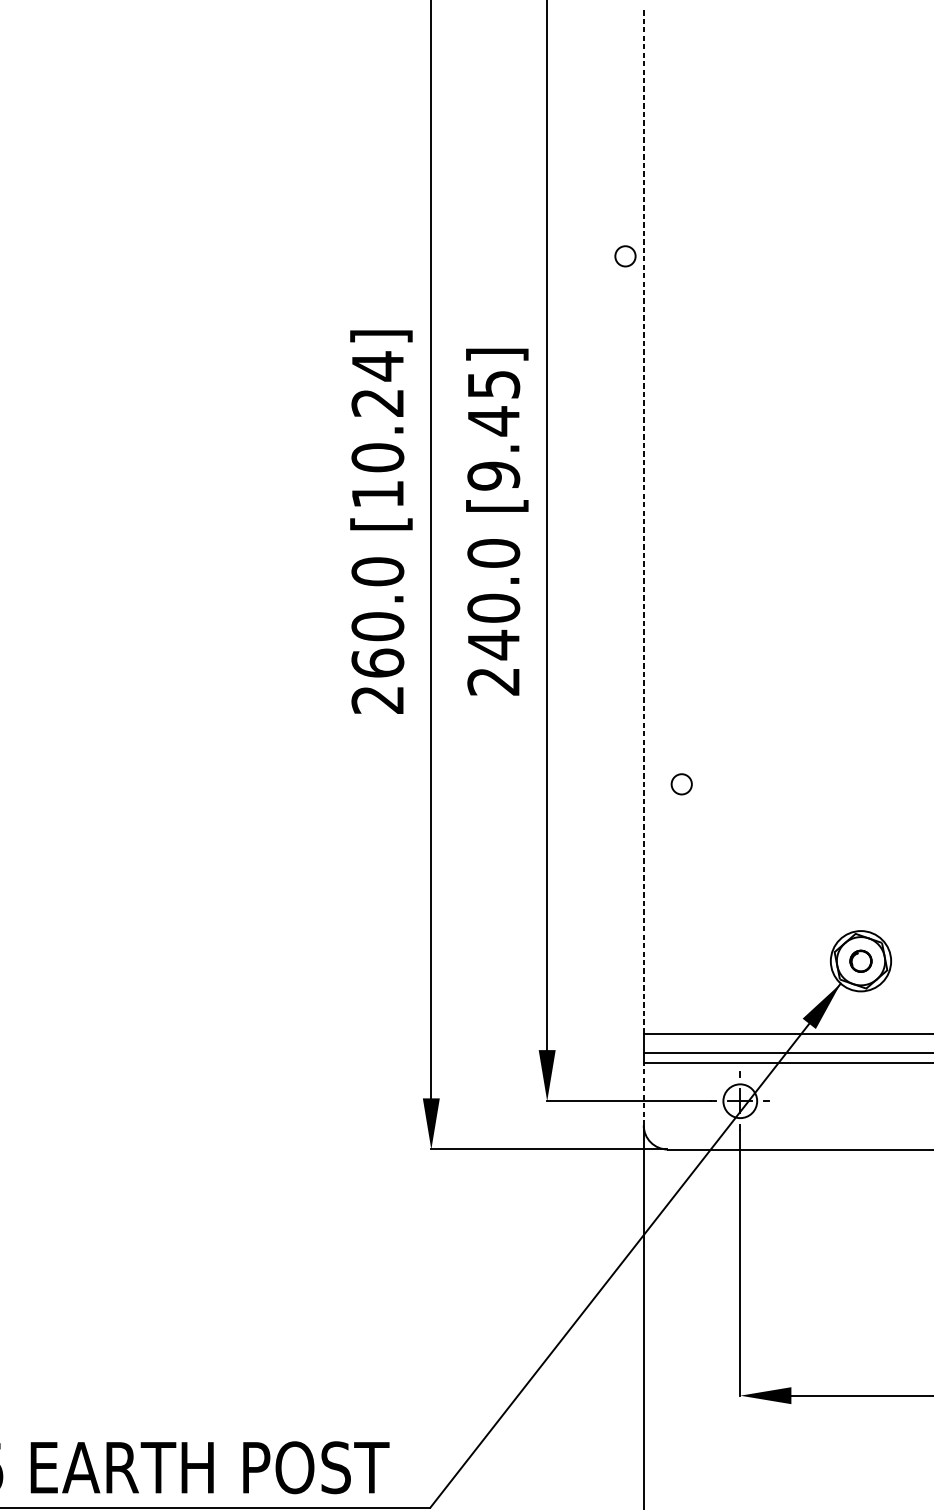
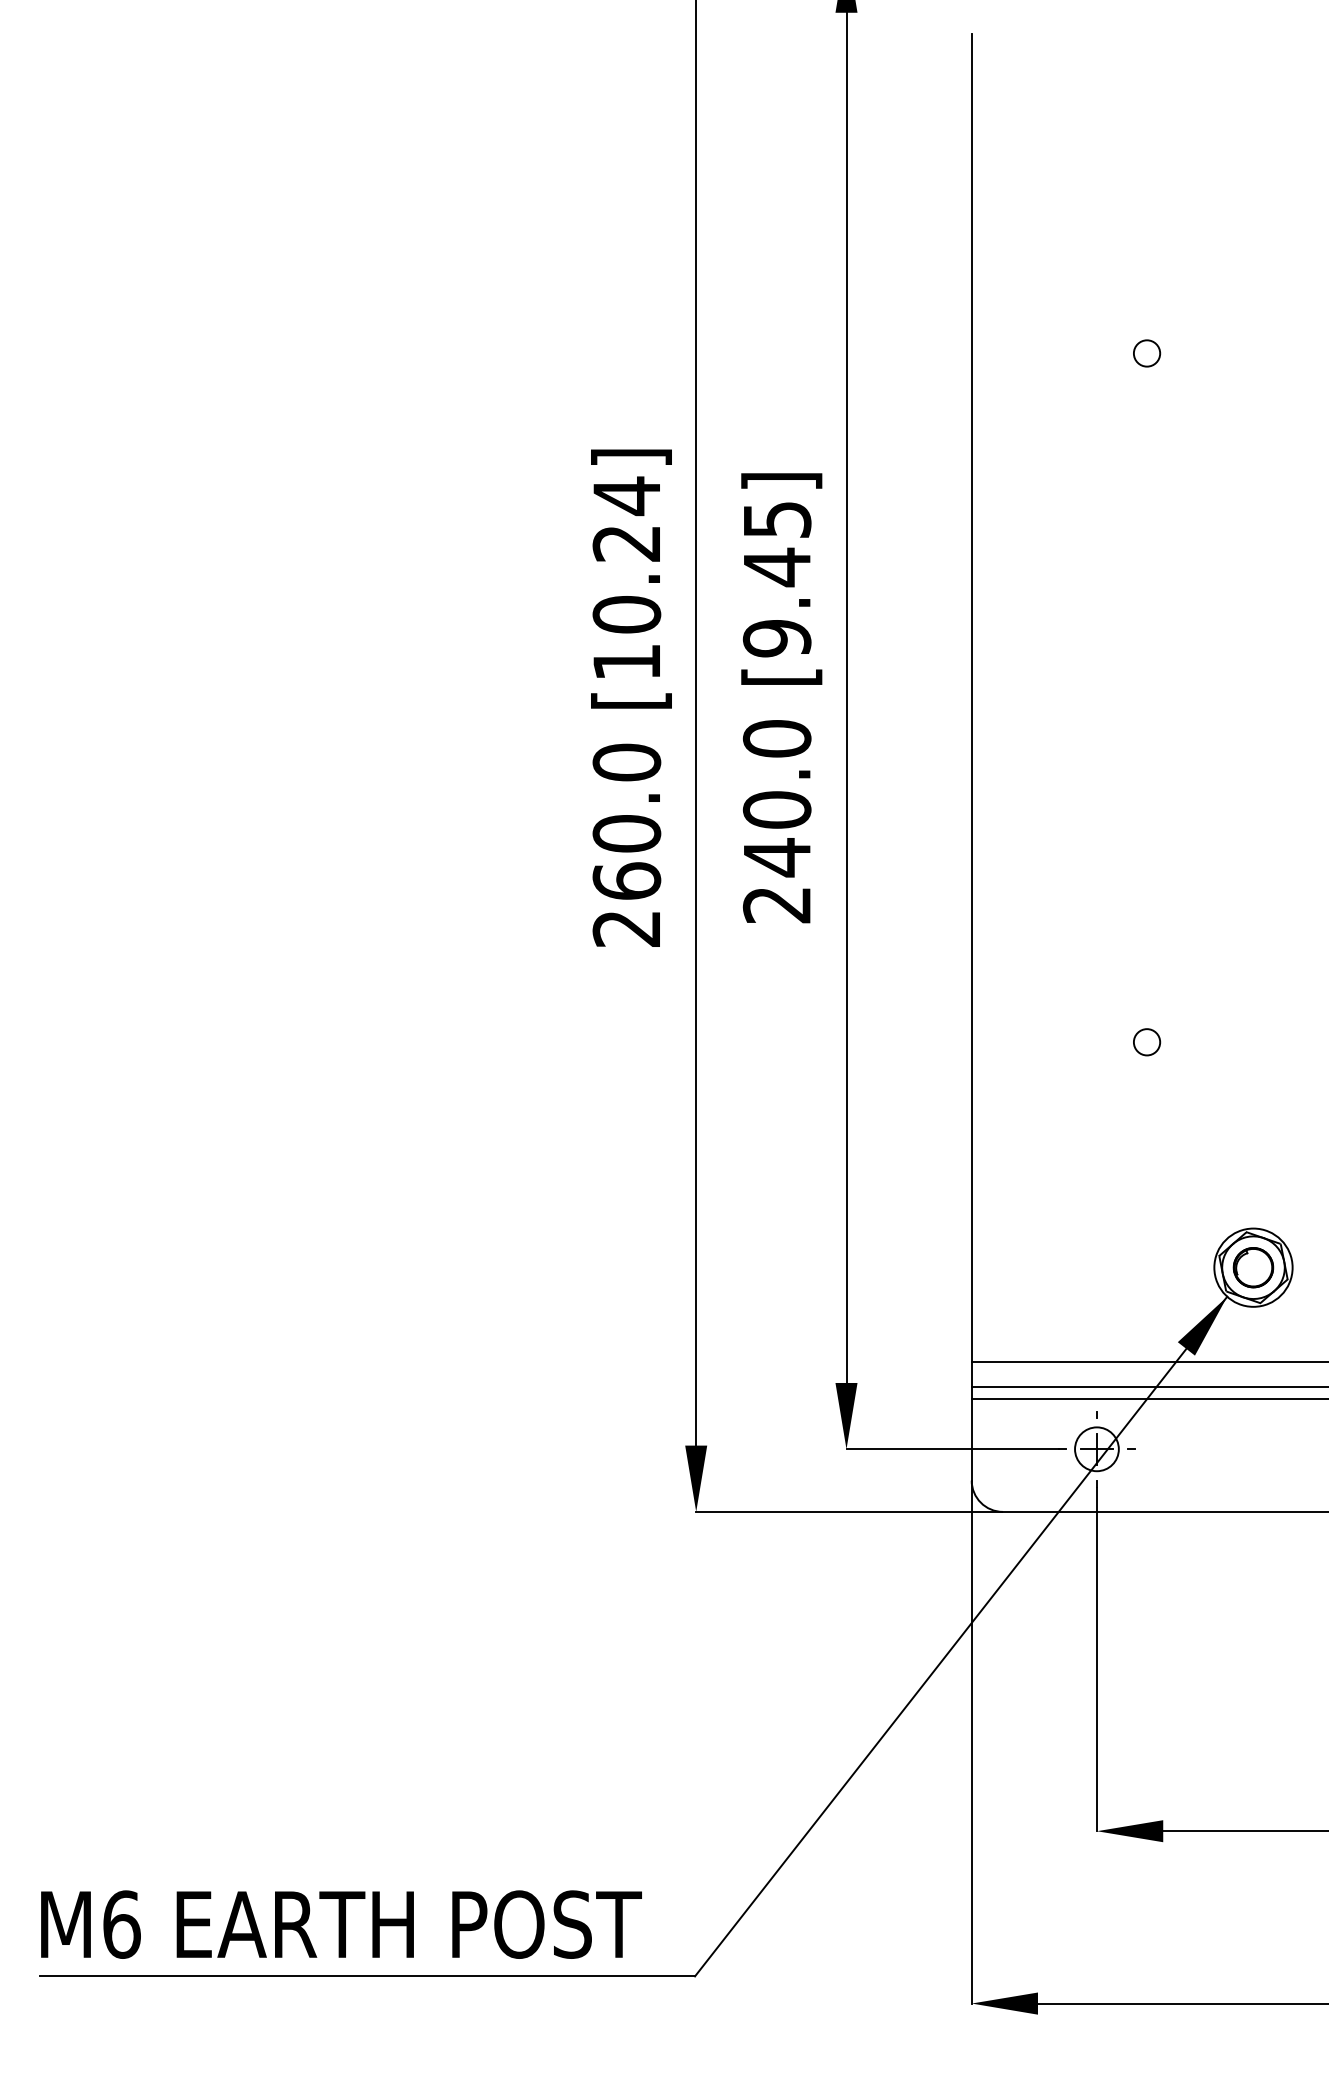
circle: (625, 256) -> (1147, 353), moved
line: (643, 521) -> (971, 697), dashed -> solid
circle: (682, 784) -> (1147, 1042), moved
part: (861, 961) -> (1253, 1267), size x1.43
line: (643, 1093) -> (971, 1439), dashed -> solid

